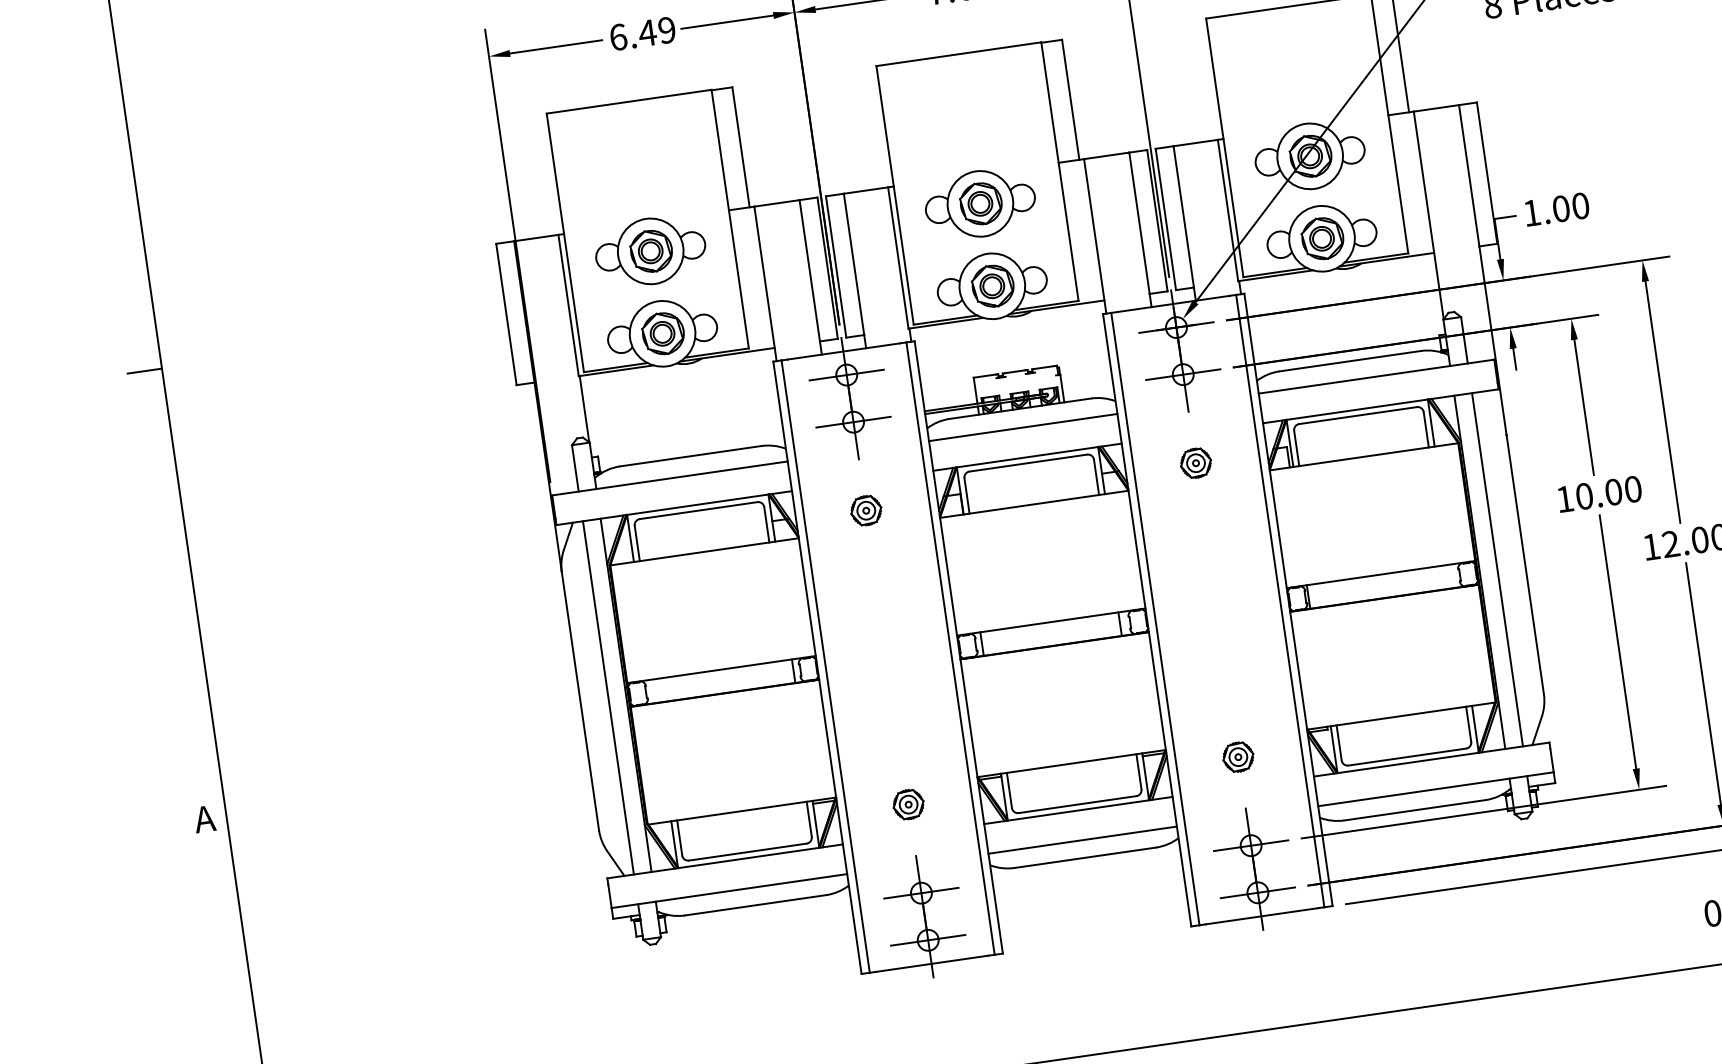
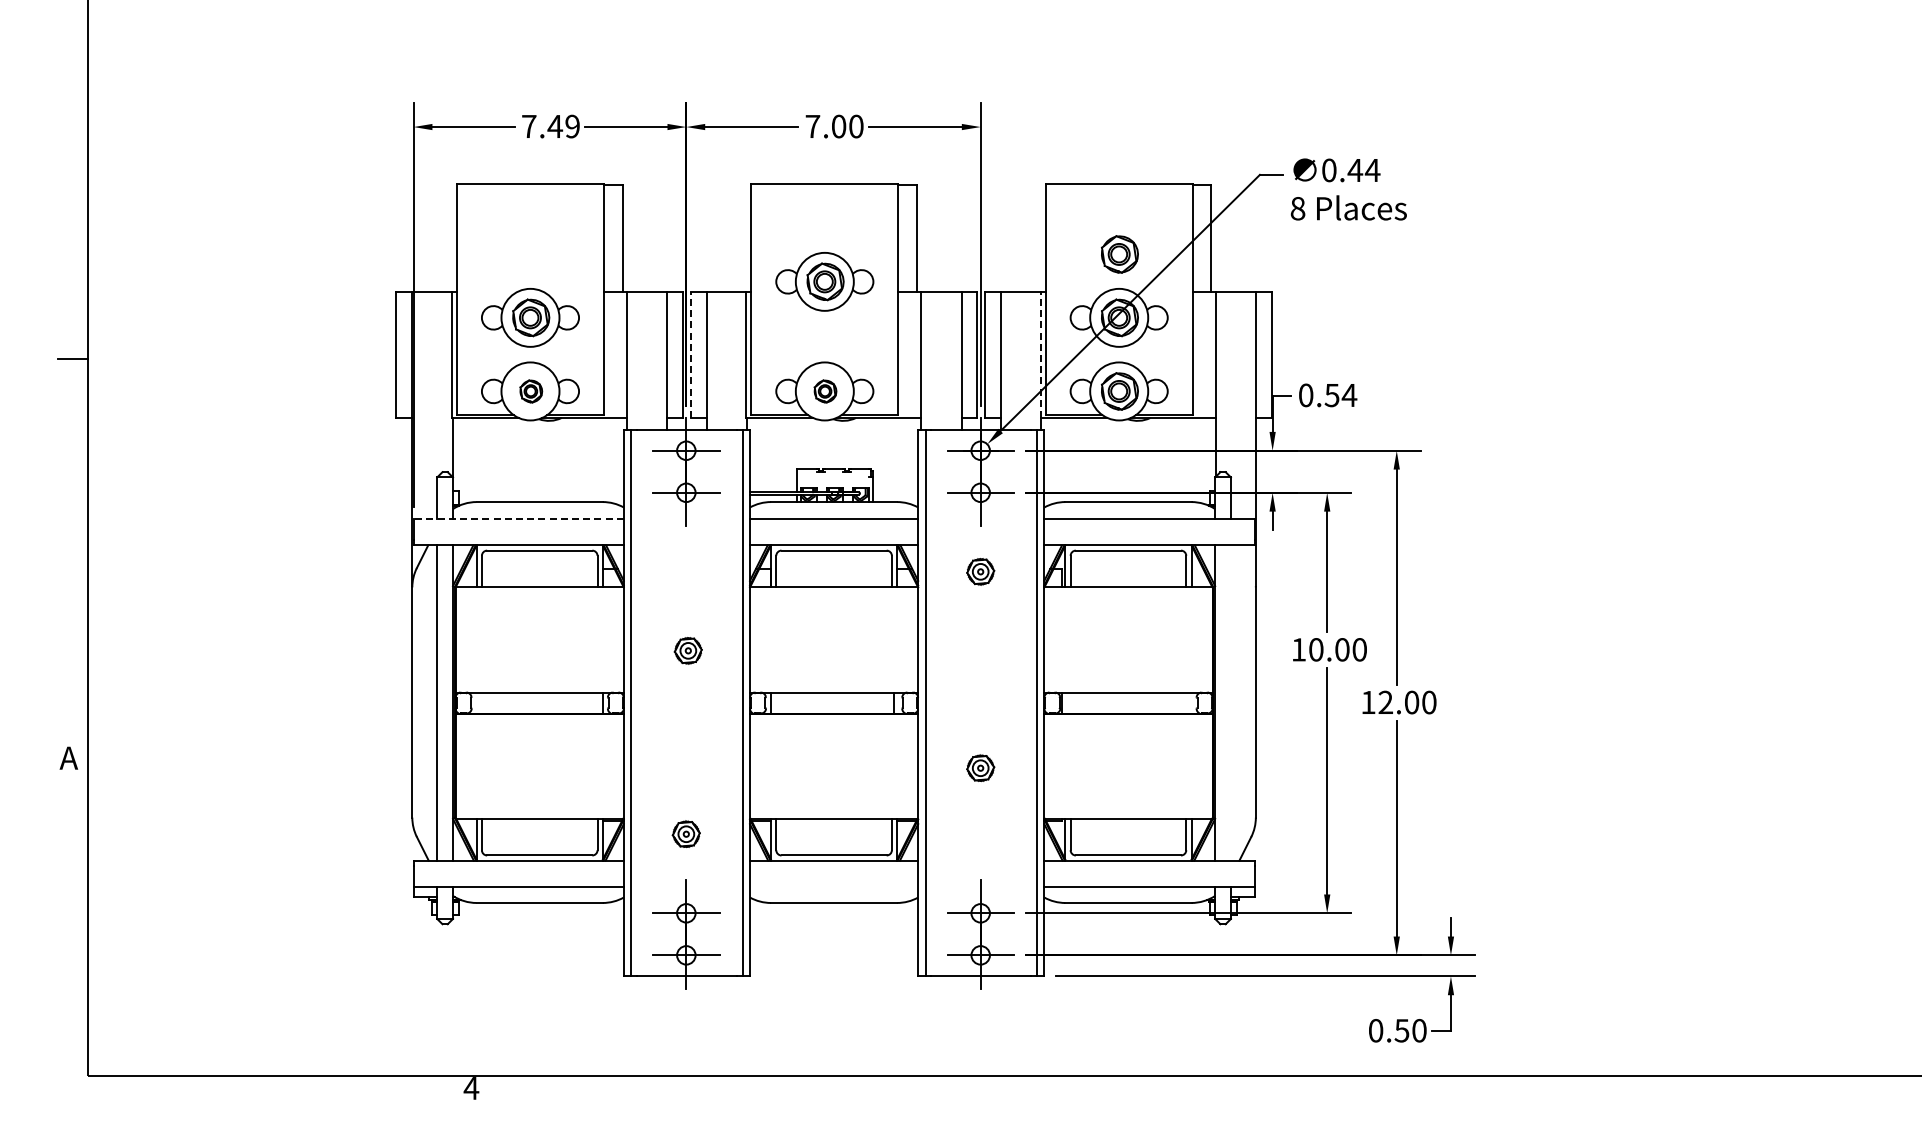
text: (618, 37) -> (529, 126), 6.49 -> 7.49
part: (1300, 85) -> (1119, 254), added
part: (979, 203) -> (824, 281), moved
text: (1557, 209) -> (1328, 395), 1.00 -> 0.54
line: (1227, 210) -> (1040, 354), solid -> dashed
line: (835, 266) -> (690, 354), solid -> dashed
part: (993, 286) -> (825, 391), size x0.6
part: (663, 333) -> (531, 391), size x0.6
line: (669, 478) -> (518, 518), solid -> dashed
part: (865, 510) -> (687, 650), moved
line: (1496, 569) -> (1230, 702), removed
part: (1238, 756) -> (980, 767), moved
line: (1082, 840) -> (833, 887), removed

